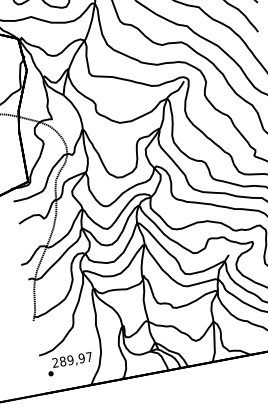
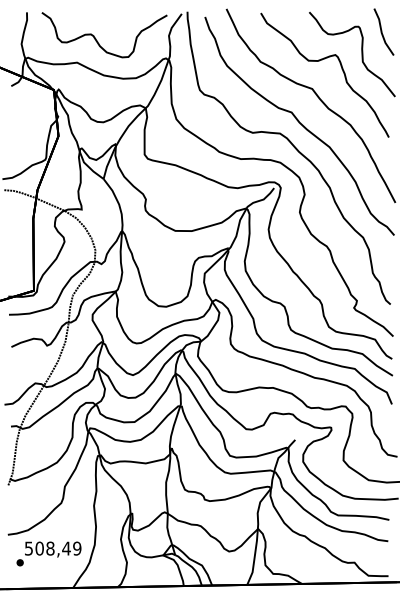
text: (72, 359) -> (53, 548), 289,97 -> 508,49

